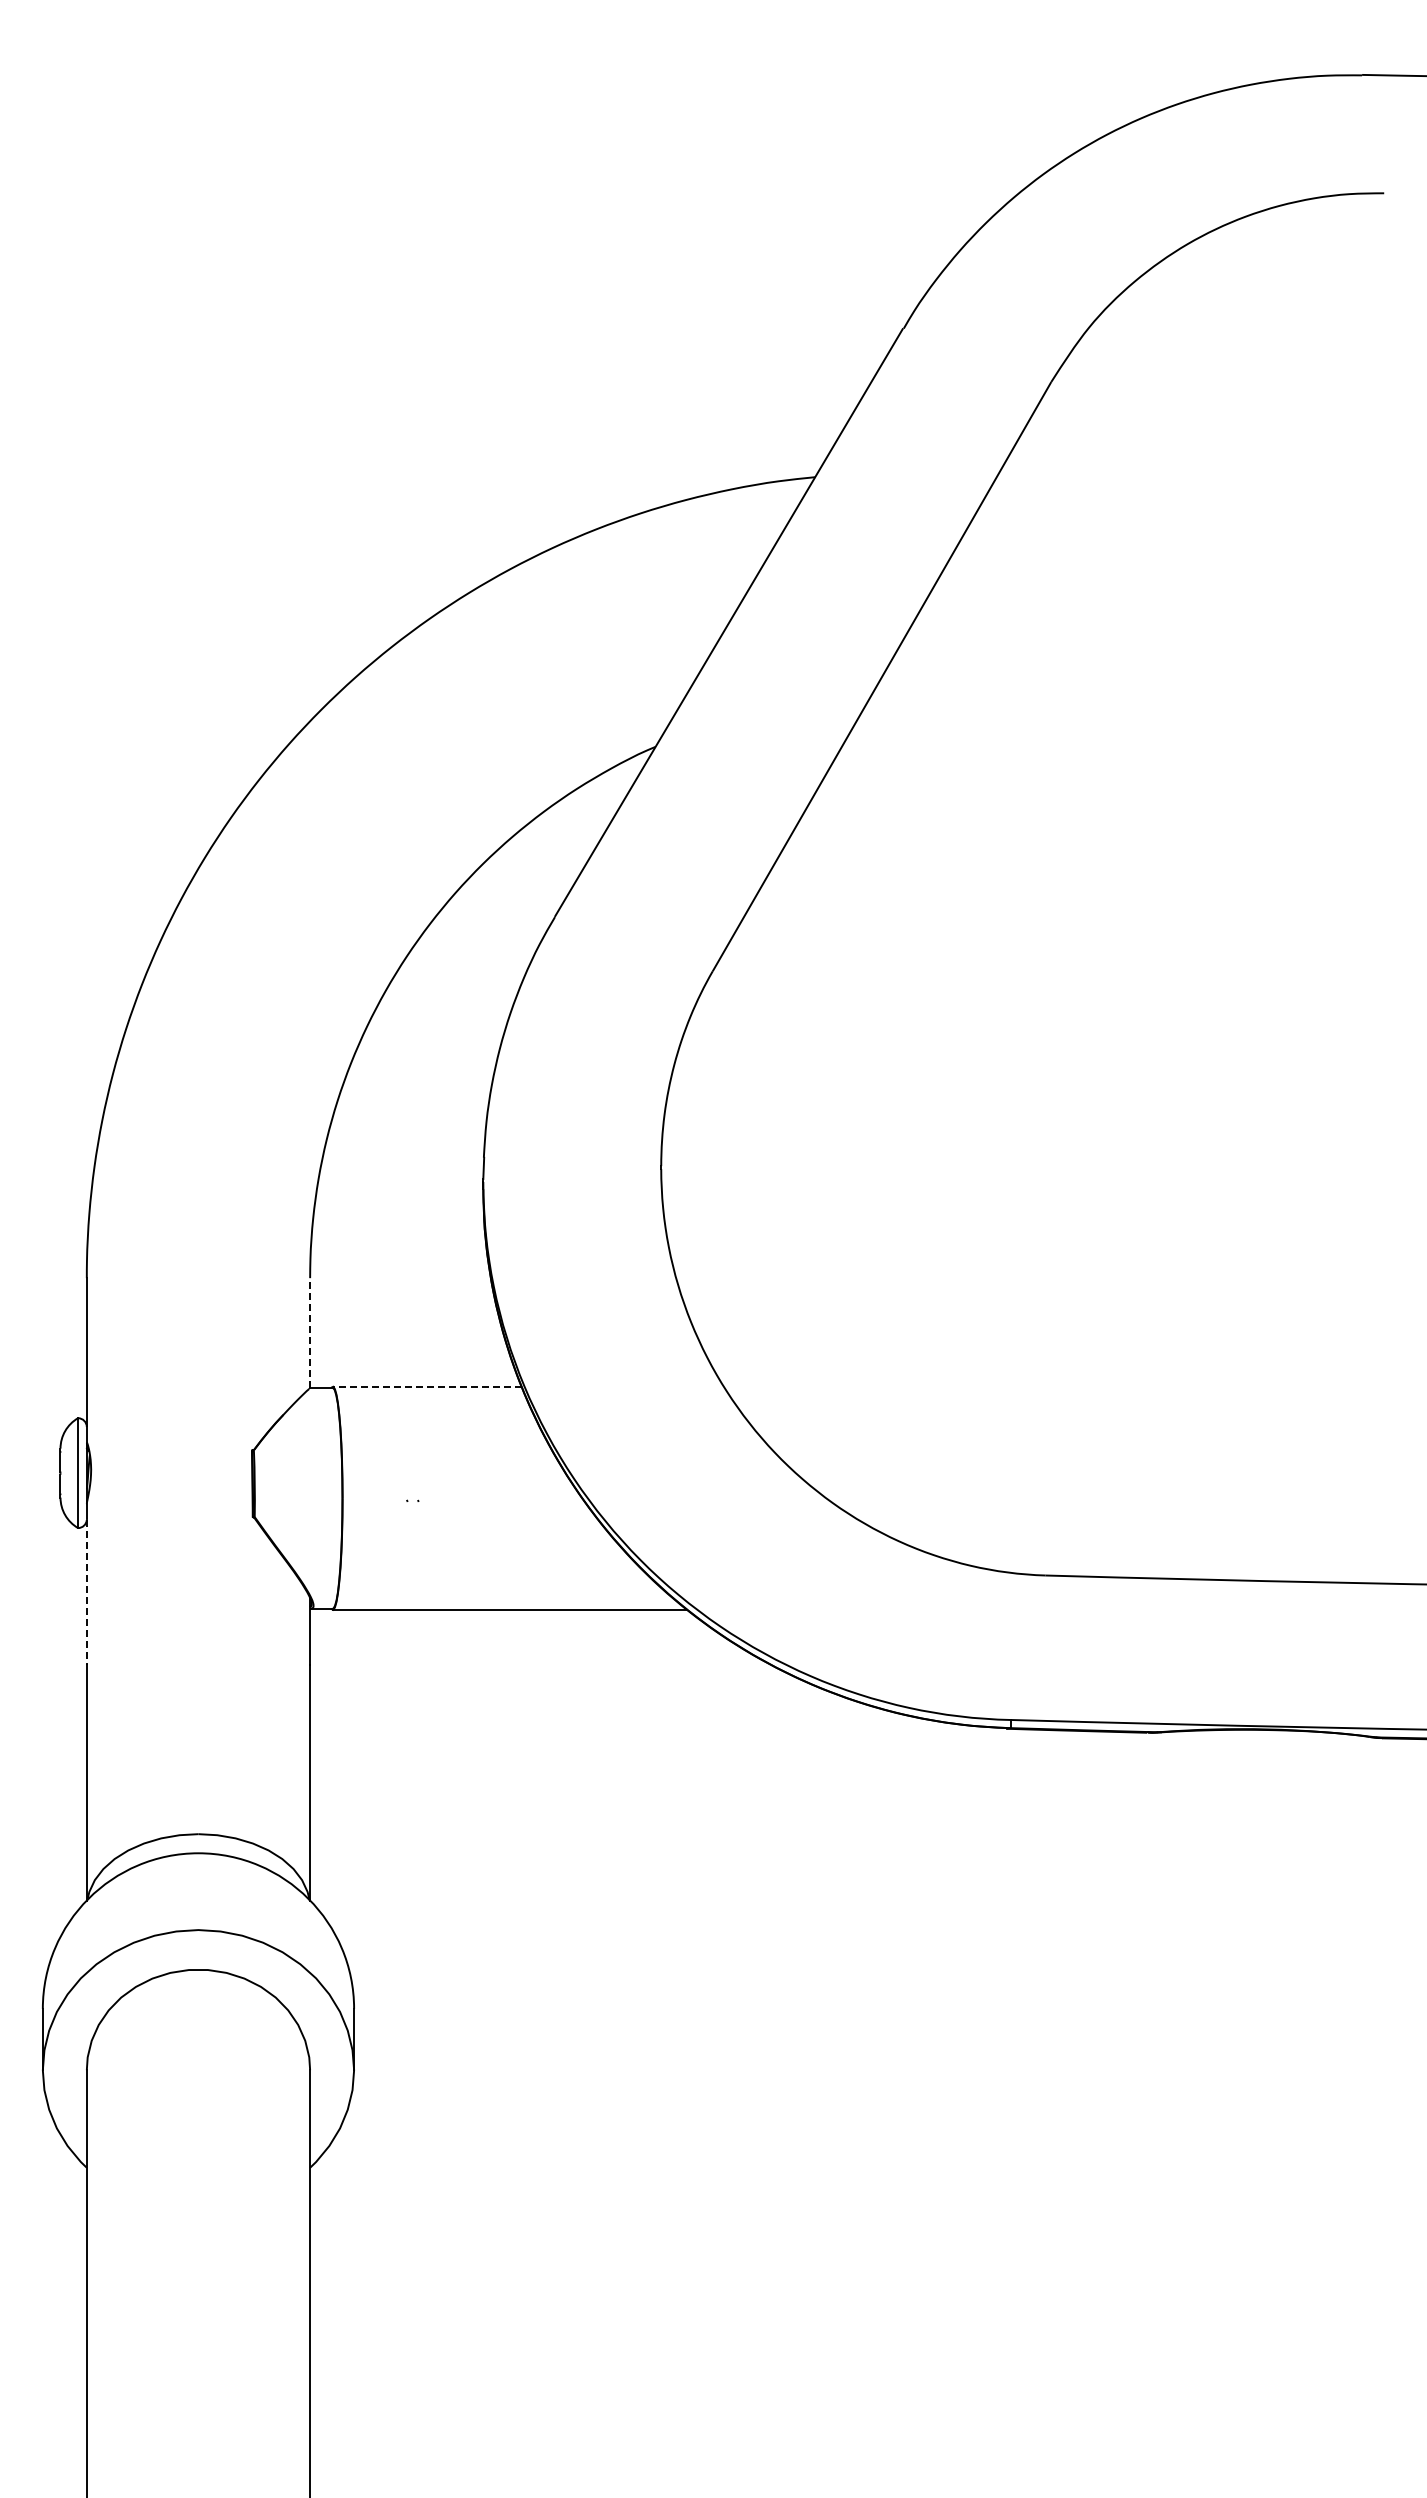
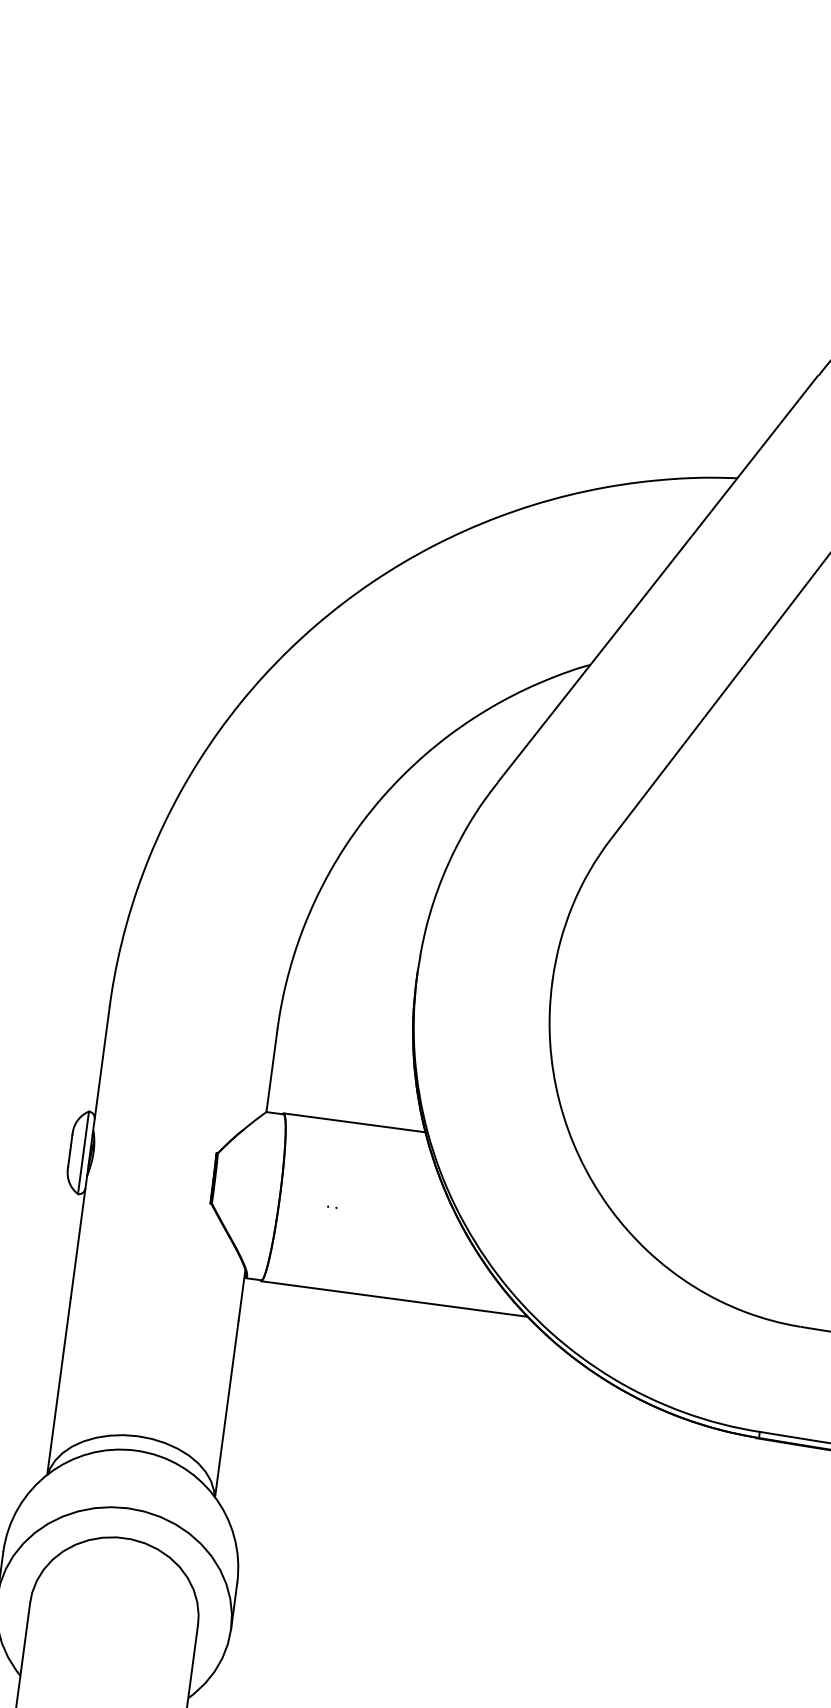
line: (310, 1333) -> (272, 1071), dashed -> solid
line: (427, 1386) -> (354, 1122), dashed -> solid
line: (86, 1592) -> (77, 1243), dashed -> solid

